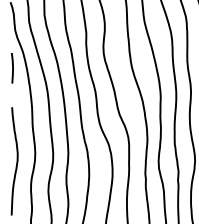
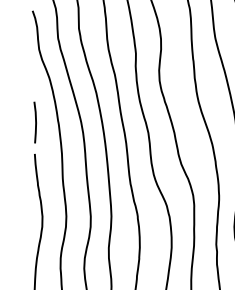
line: (12, 68) -> (35, 122), moved

